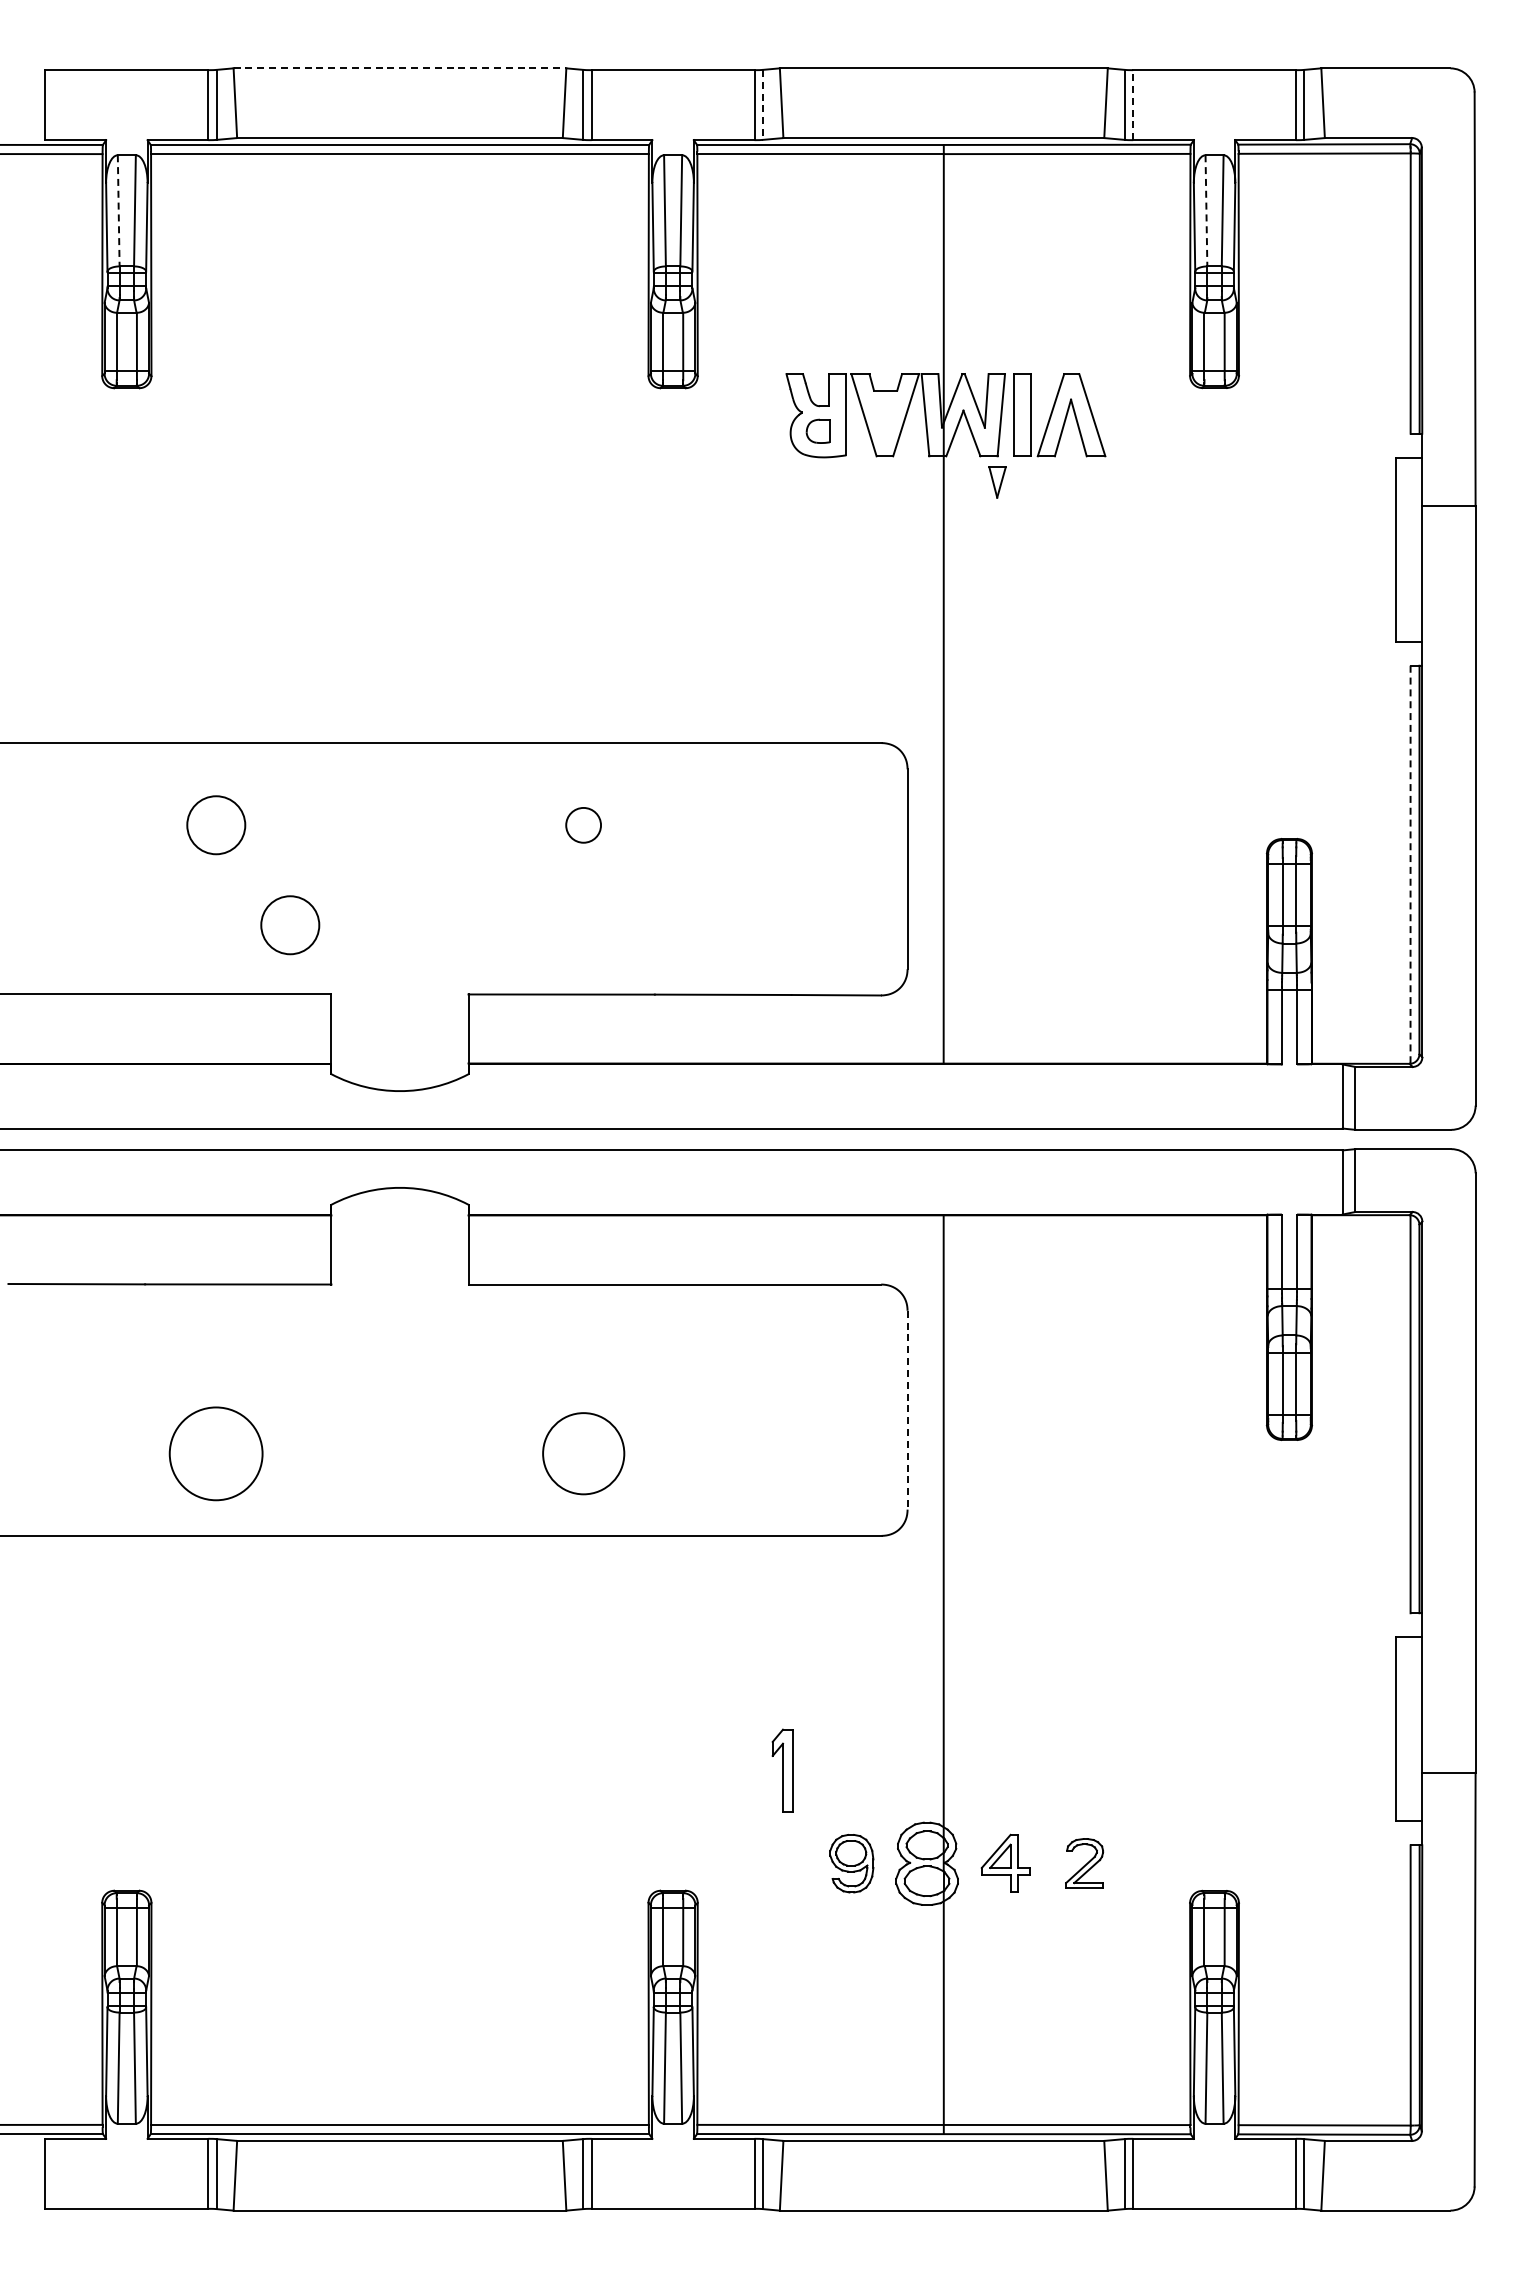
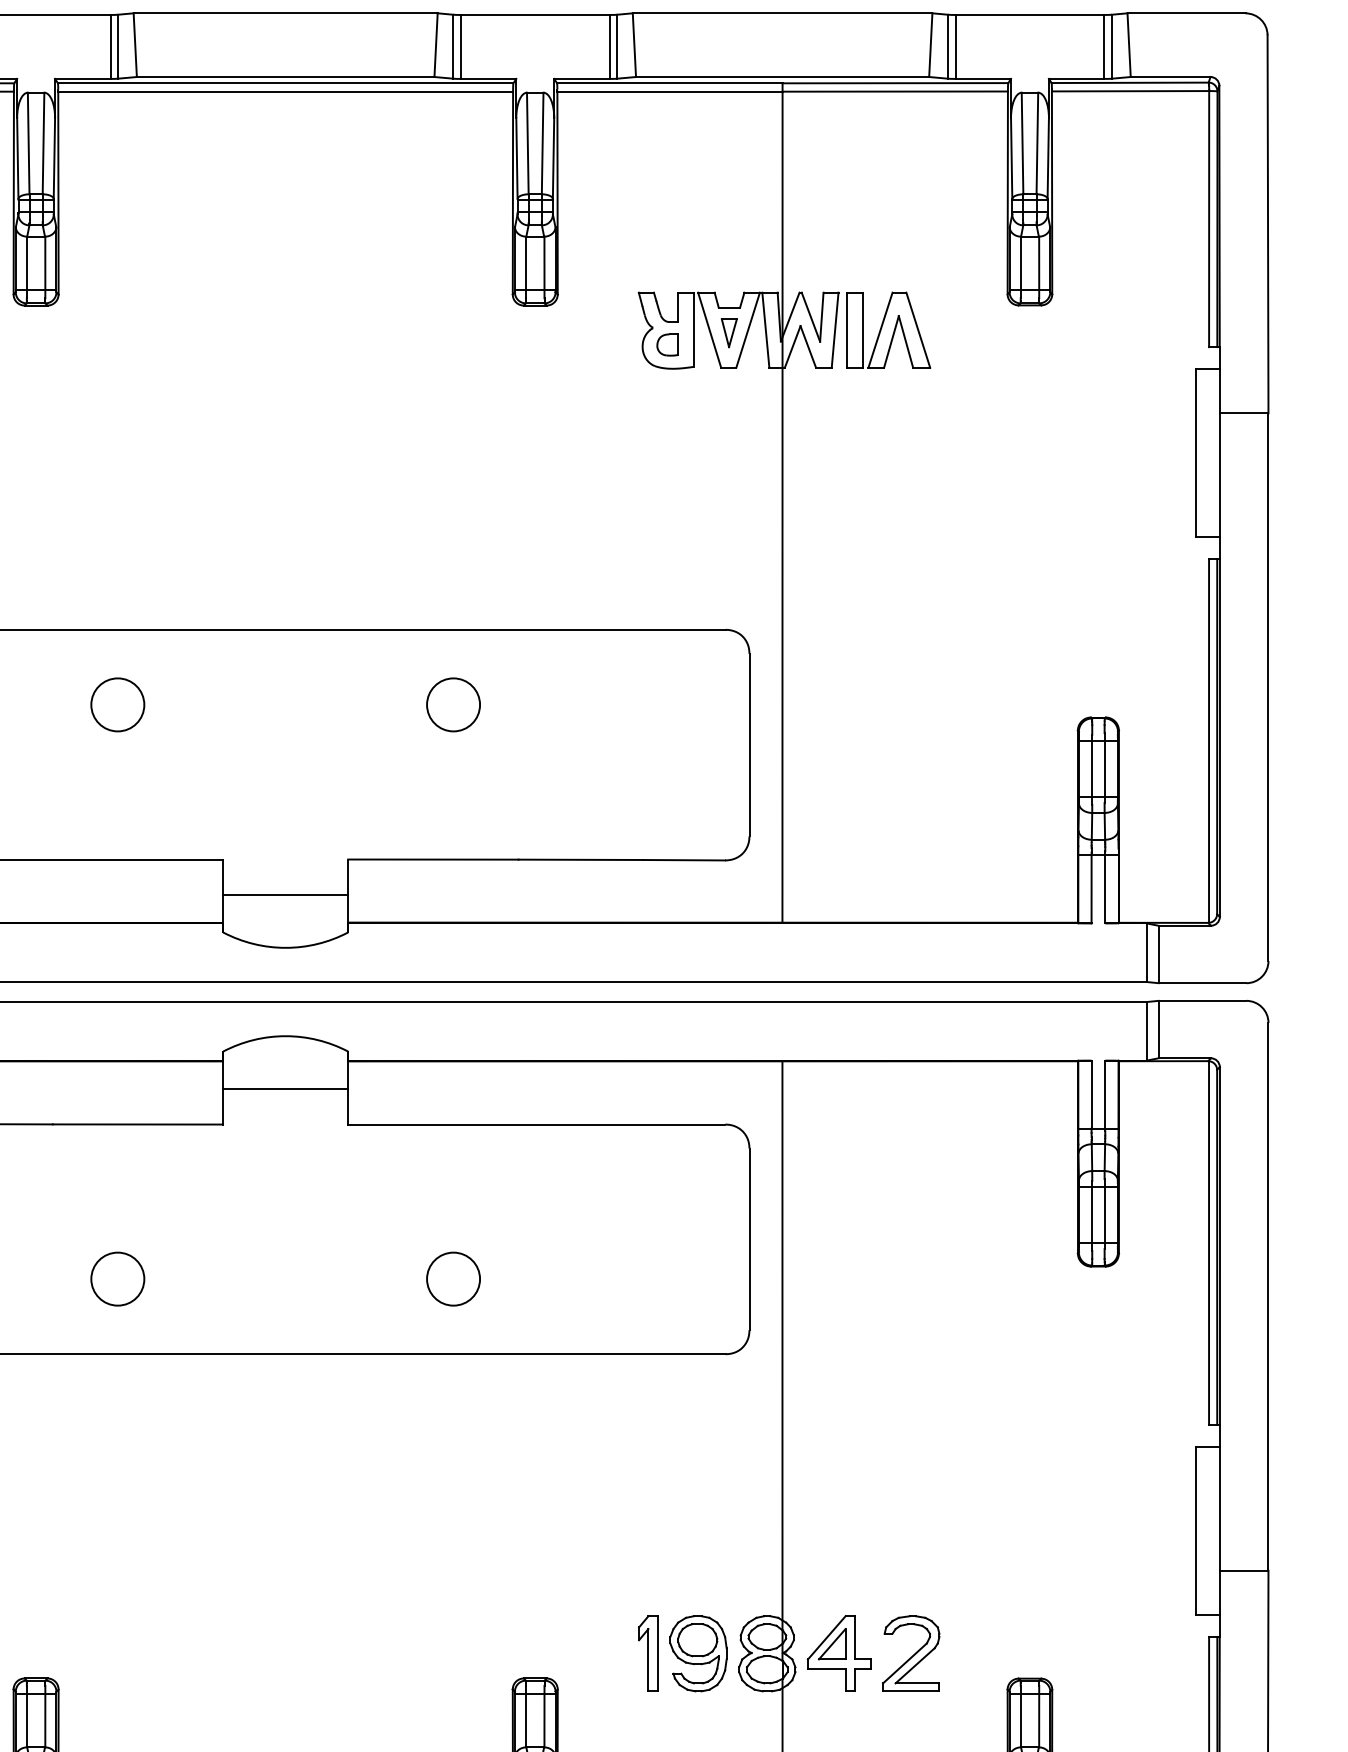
line: (400, 68) -> (286, 13), dashed -> solid
line: (1133, 104) -> (955, 46), dashed -> solid
line: (762, 105) -> (616, 47), dashed -> solid
line: (118, 210) -> (28, 143), dashed -> solid
line: (1206, 210) -> (1022, 143), dashed -> solid
part: (997, 482) -> (729, 333), moved
circle: (583, 825) -> (453, 705), size x1.67
line: (1410, 865) -> (1208, 741), dashed -> solid
circle: (290, 925) -> (185, 796), removed
line: (399, 1033) -> (285, 895), added
line: (399, 1245) -> (285, 1088), added
line: (907, 1410) -> (749, 1239), dashed -> solid
circle: (216, 1453) -> (118, 1278), size x0.62
circle: (583, 1453) -> (453, 1278), size x0.71
part: (782, 1770) -> (647, 1653), moved
part: (851, 1863) -> (698, 1653), size x1.43
part: (1005, 1863) -> (838, 1653), size x1.43
part: (1084, 1863) -> (911, 1653), size x1.67

